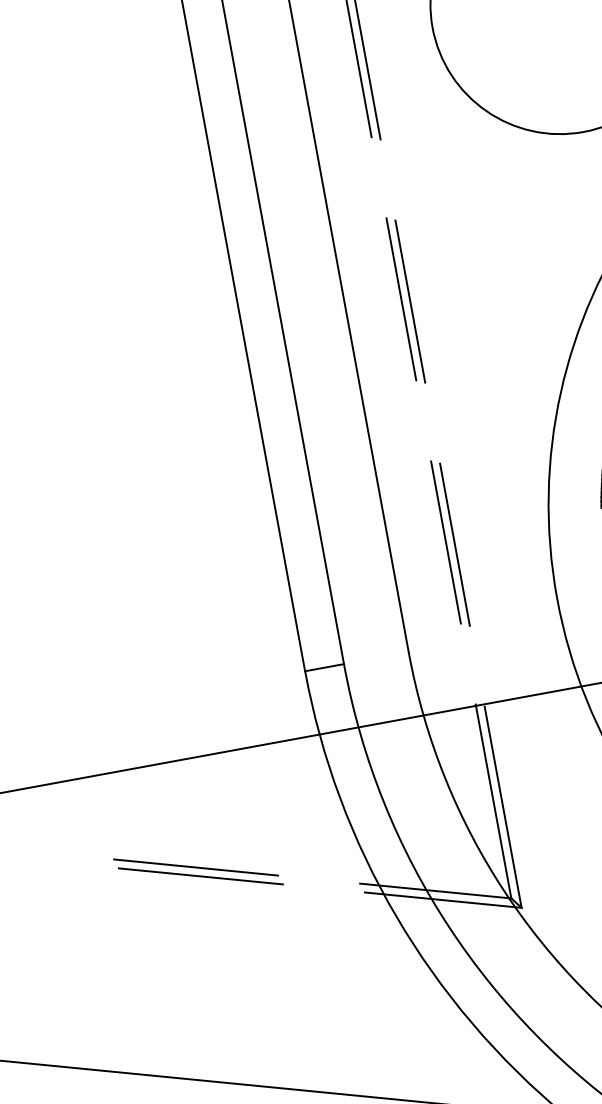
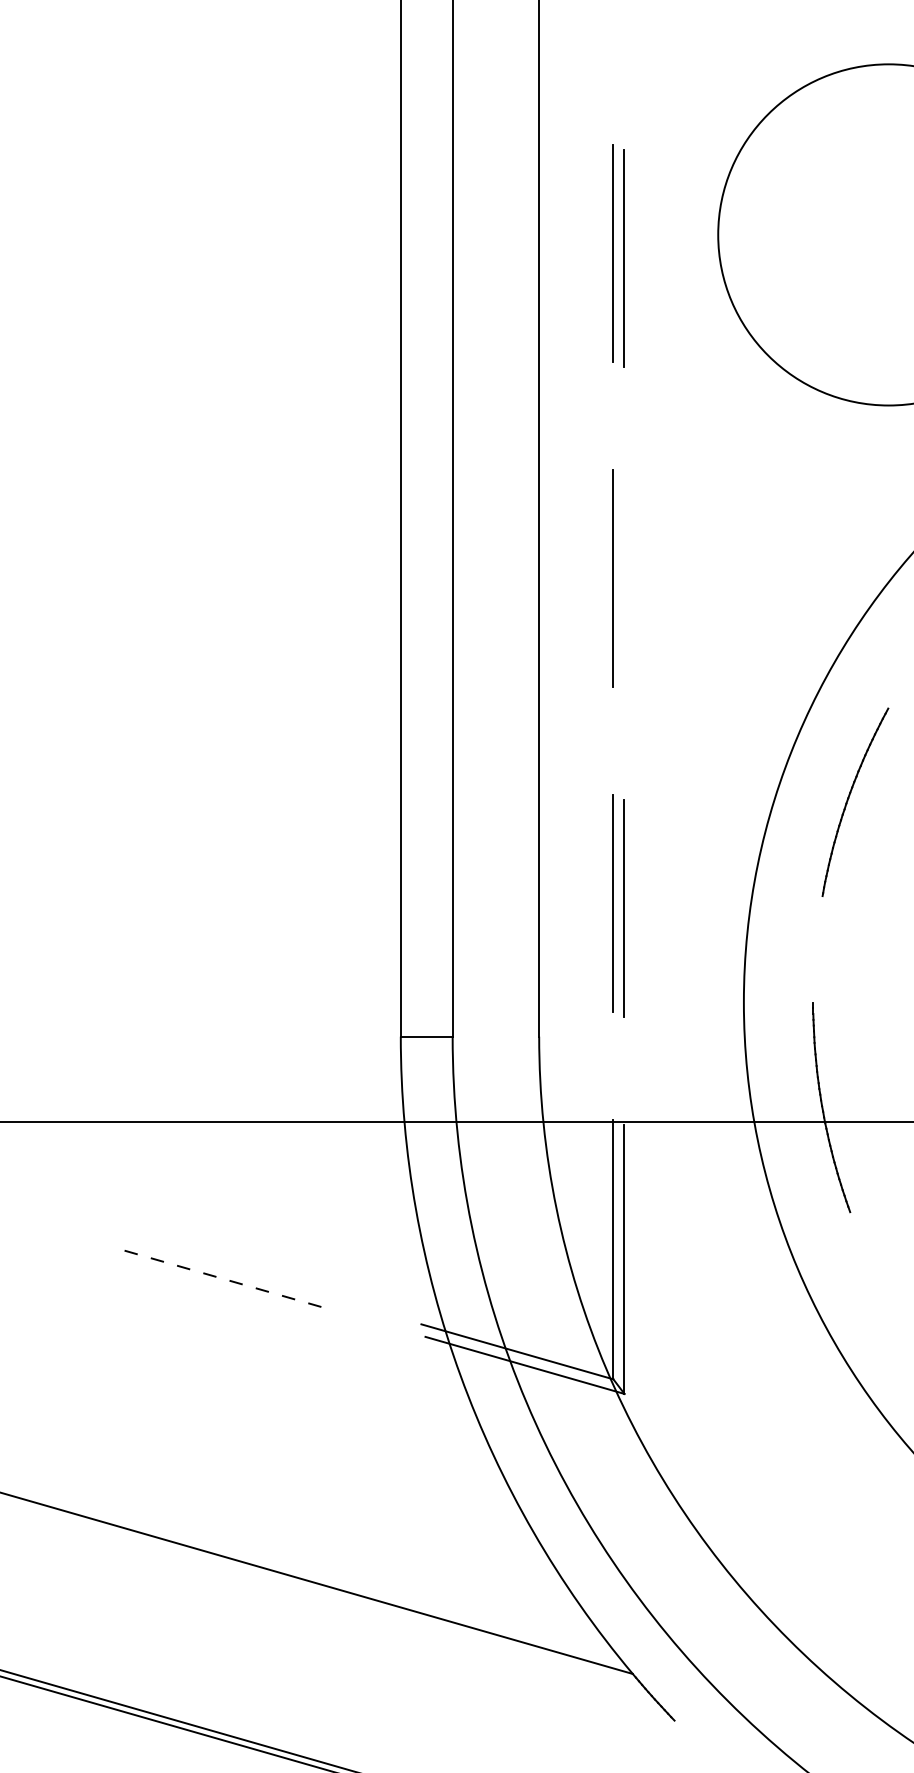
line: (410, 301) -> (624, 583), removed
line: (196, 867) -> (213, 1264), removed
line: (200, 876) -> (216, 1277), solid -> dashed

